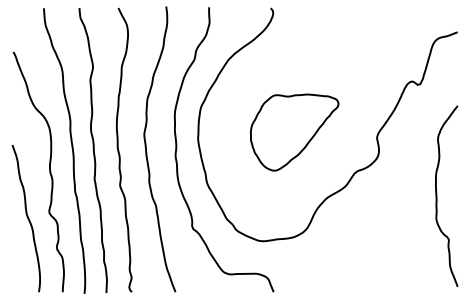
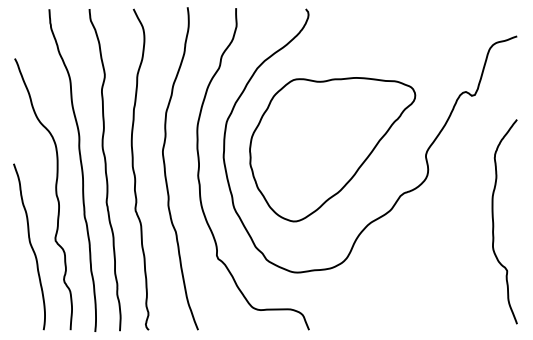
part: (294, 132) -> (332, 149), size x1.67

